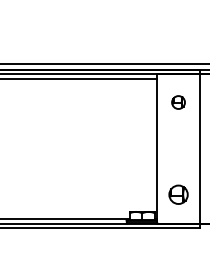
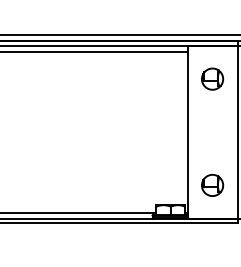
part: (178, 102) -> (212, 79), size x1.43

